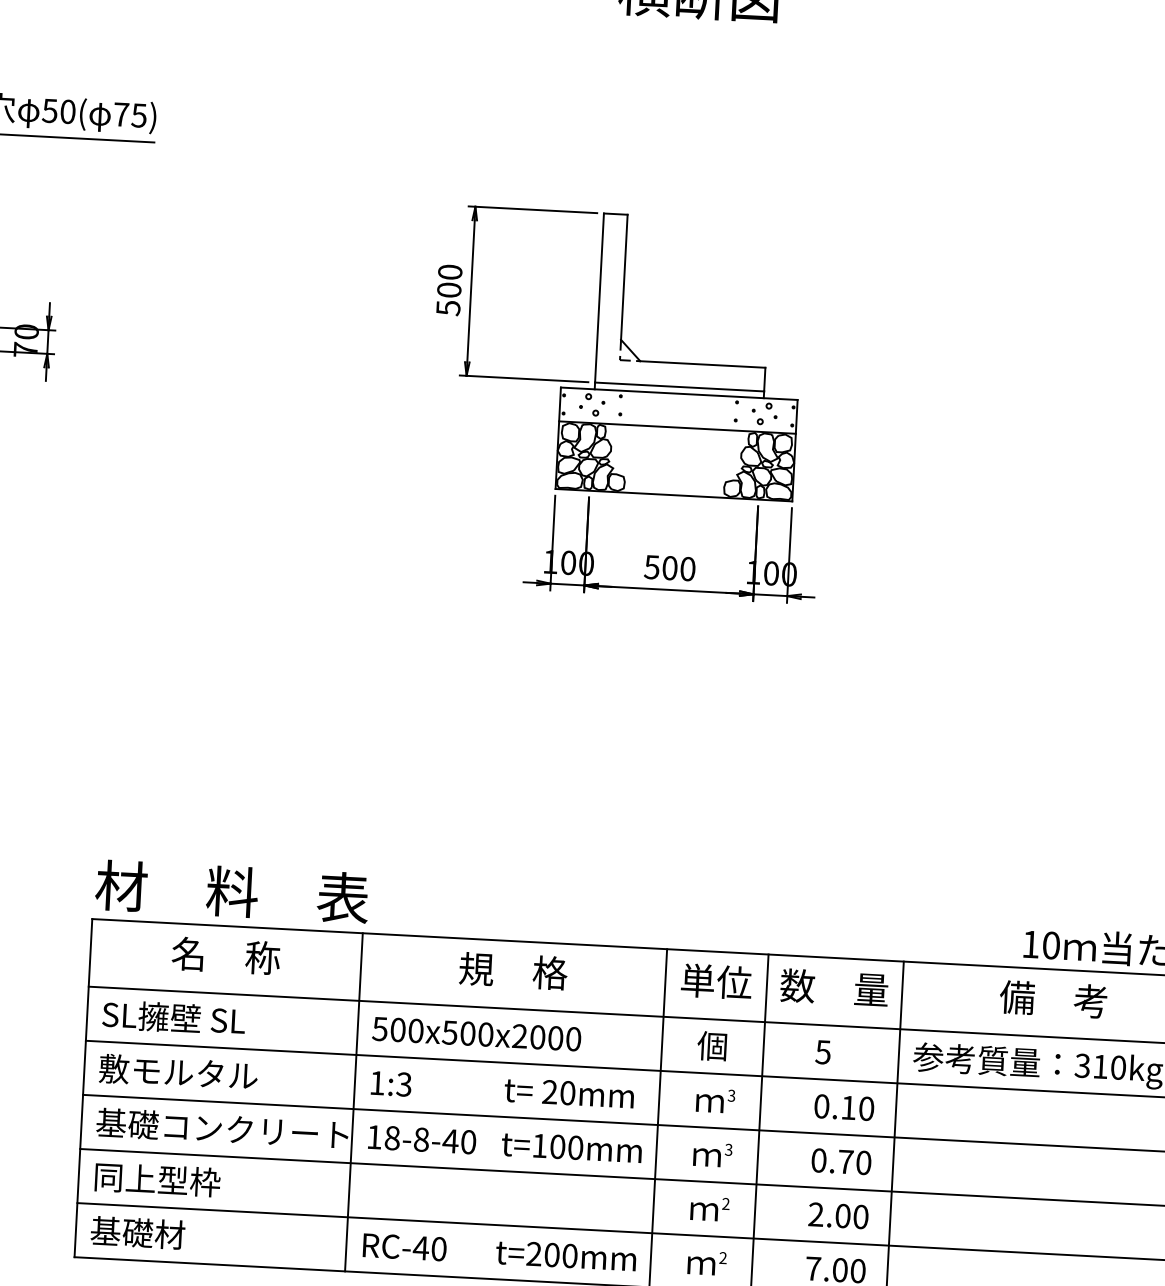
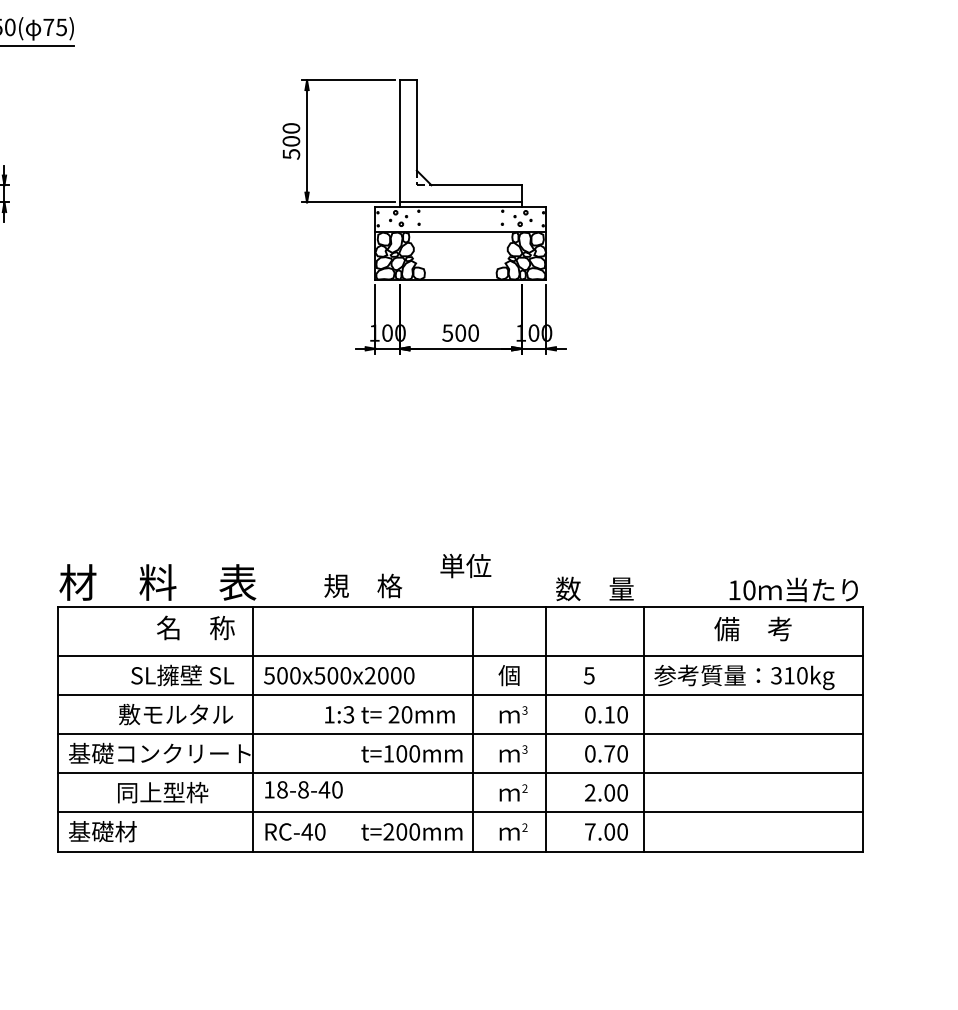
text: (225, 955) -> (195, 627), moved
text: (513, 970) -> (363, 585), moved
text: (716, 980) -> (465, 565), moved
text: (833, 987) -> (594, 588), moved
text: (173, 1017) -> (182, 675), moved
text: (177, 1072) -> (175, 714), moved
text: (391, 1083) -> (339, 714), moved
text: (421, 1139) -> (303, 789), moved
text: (158, 1179) -> (163, 792), moved

